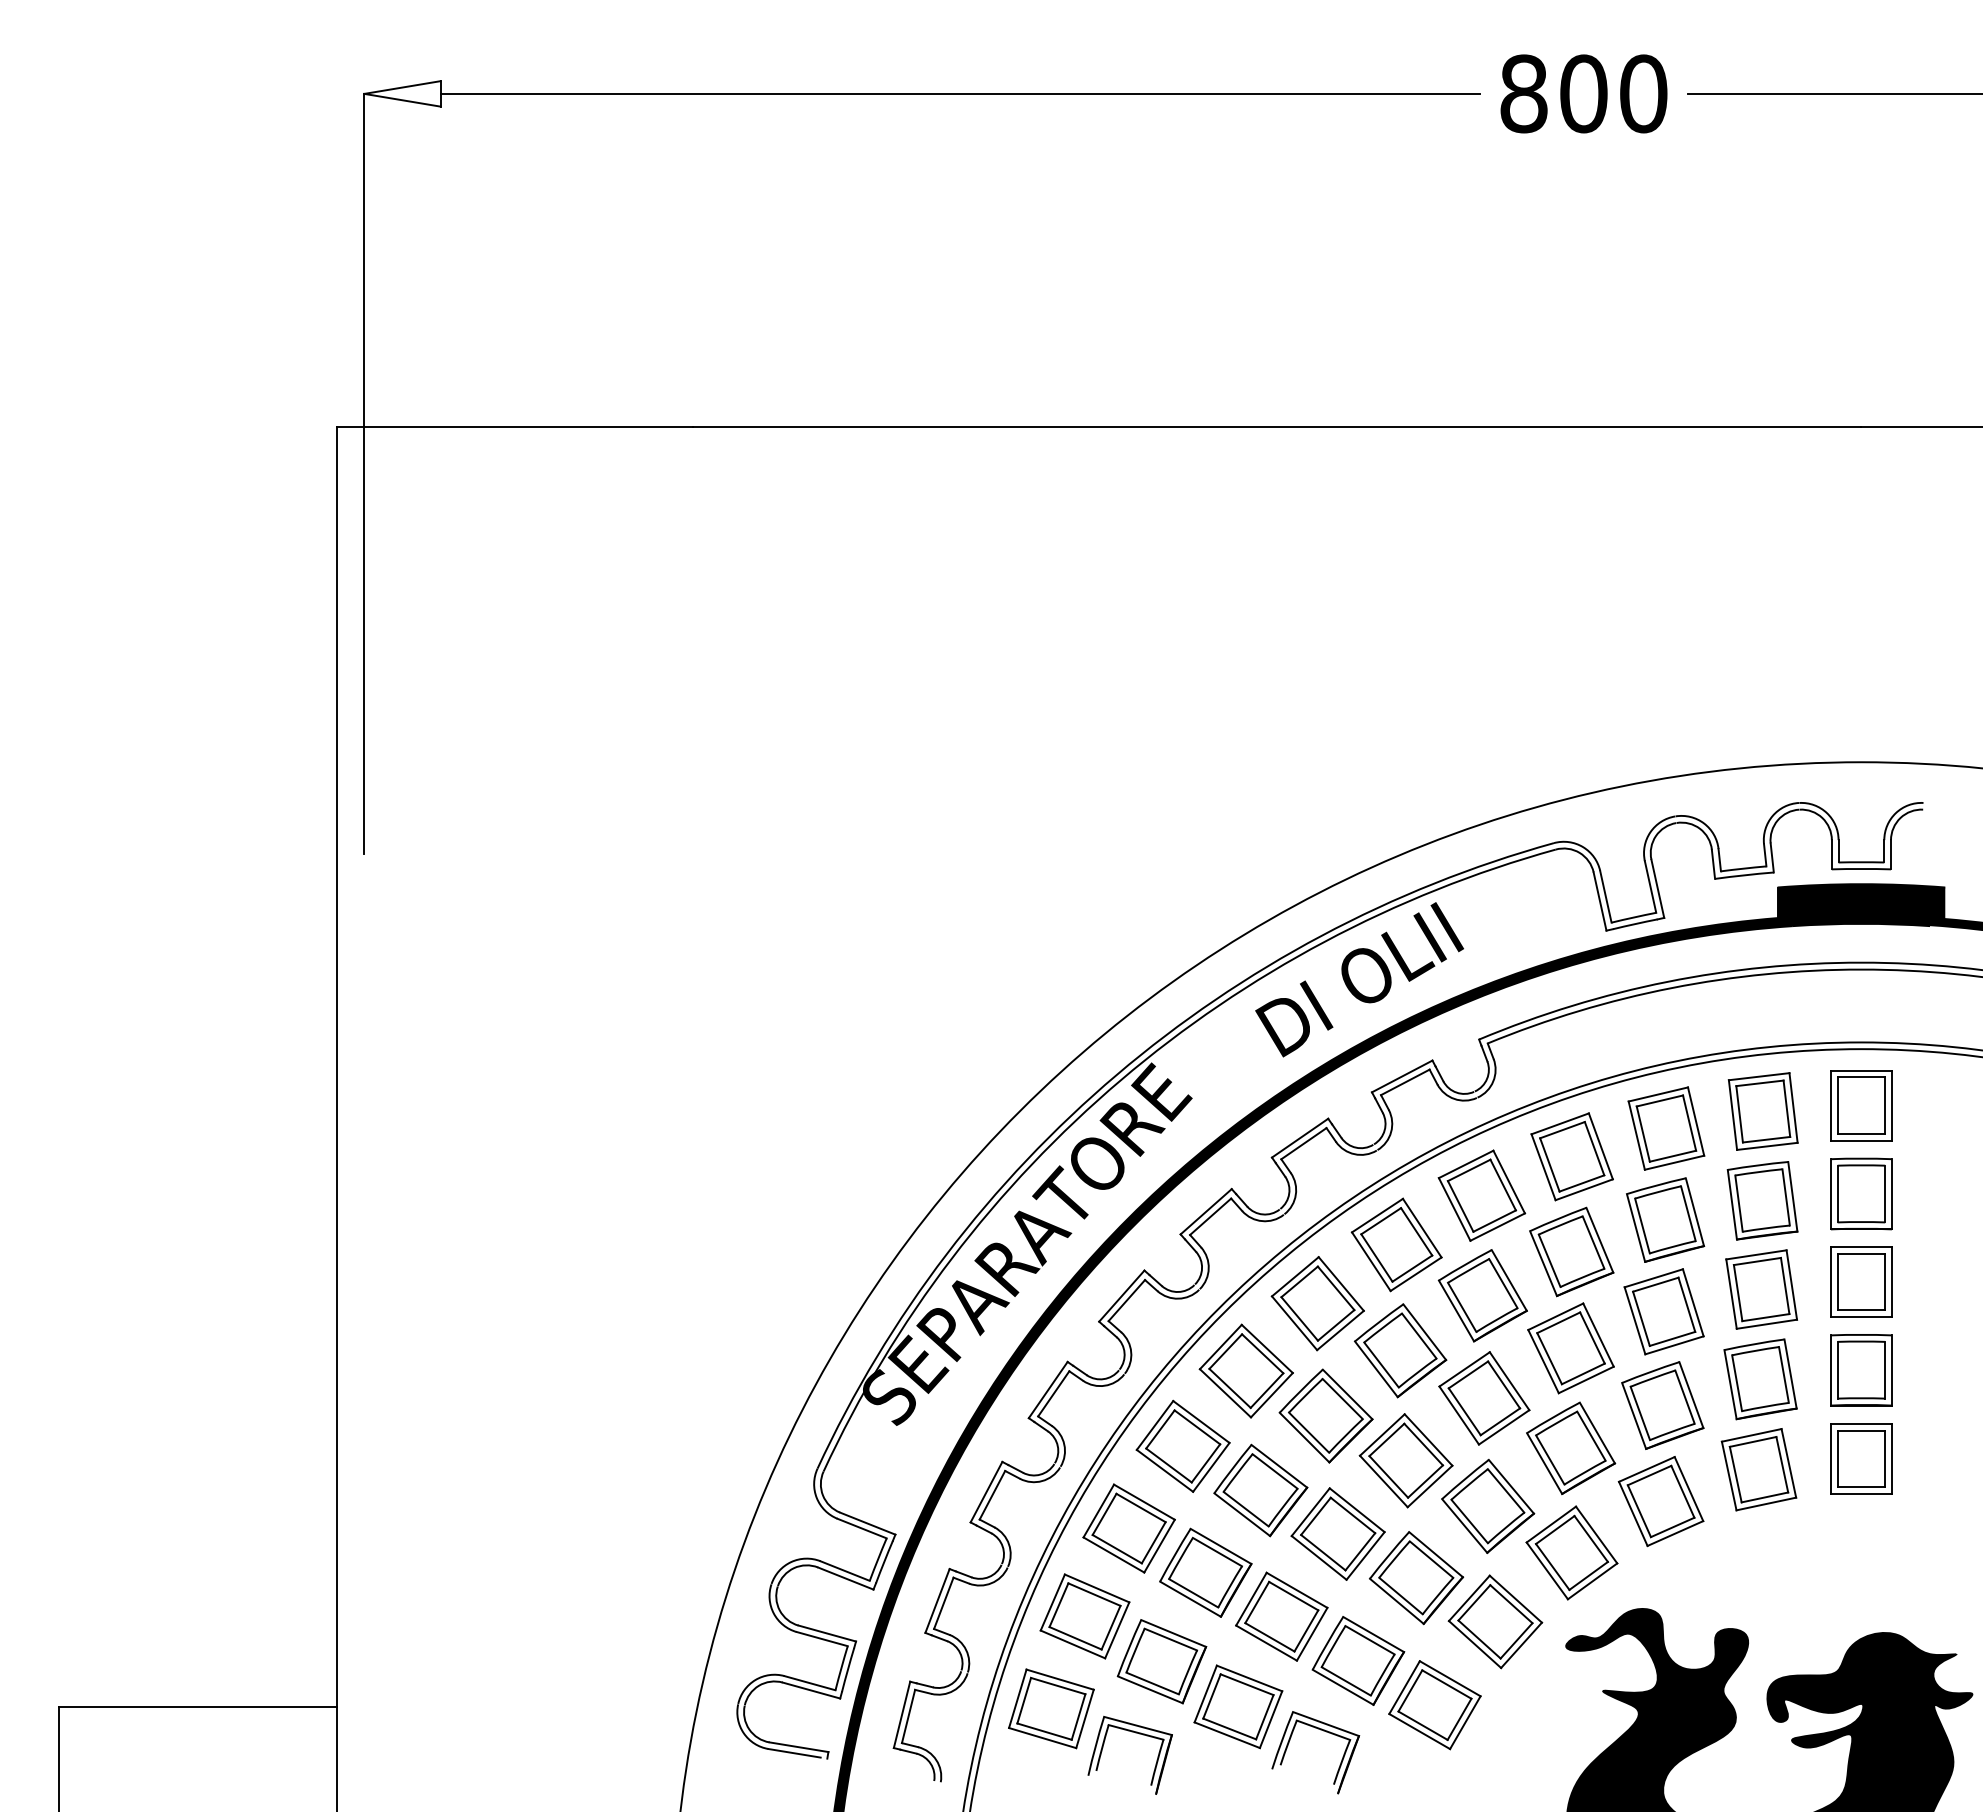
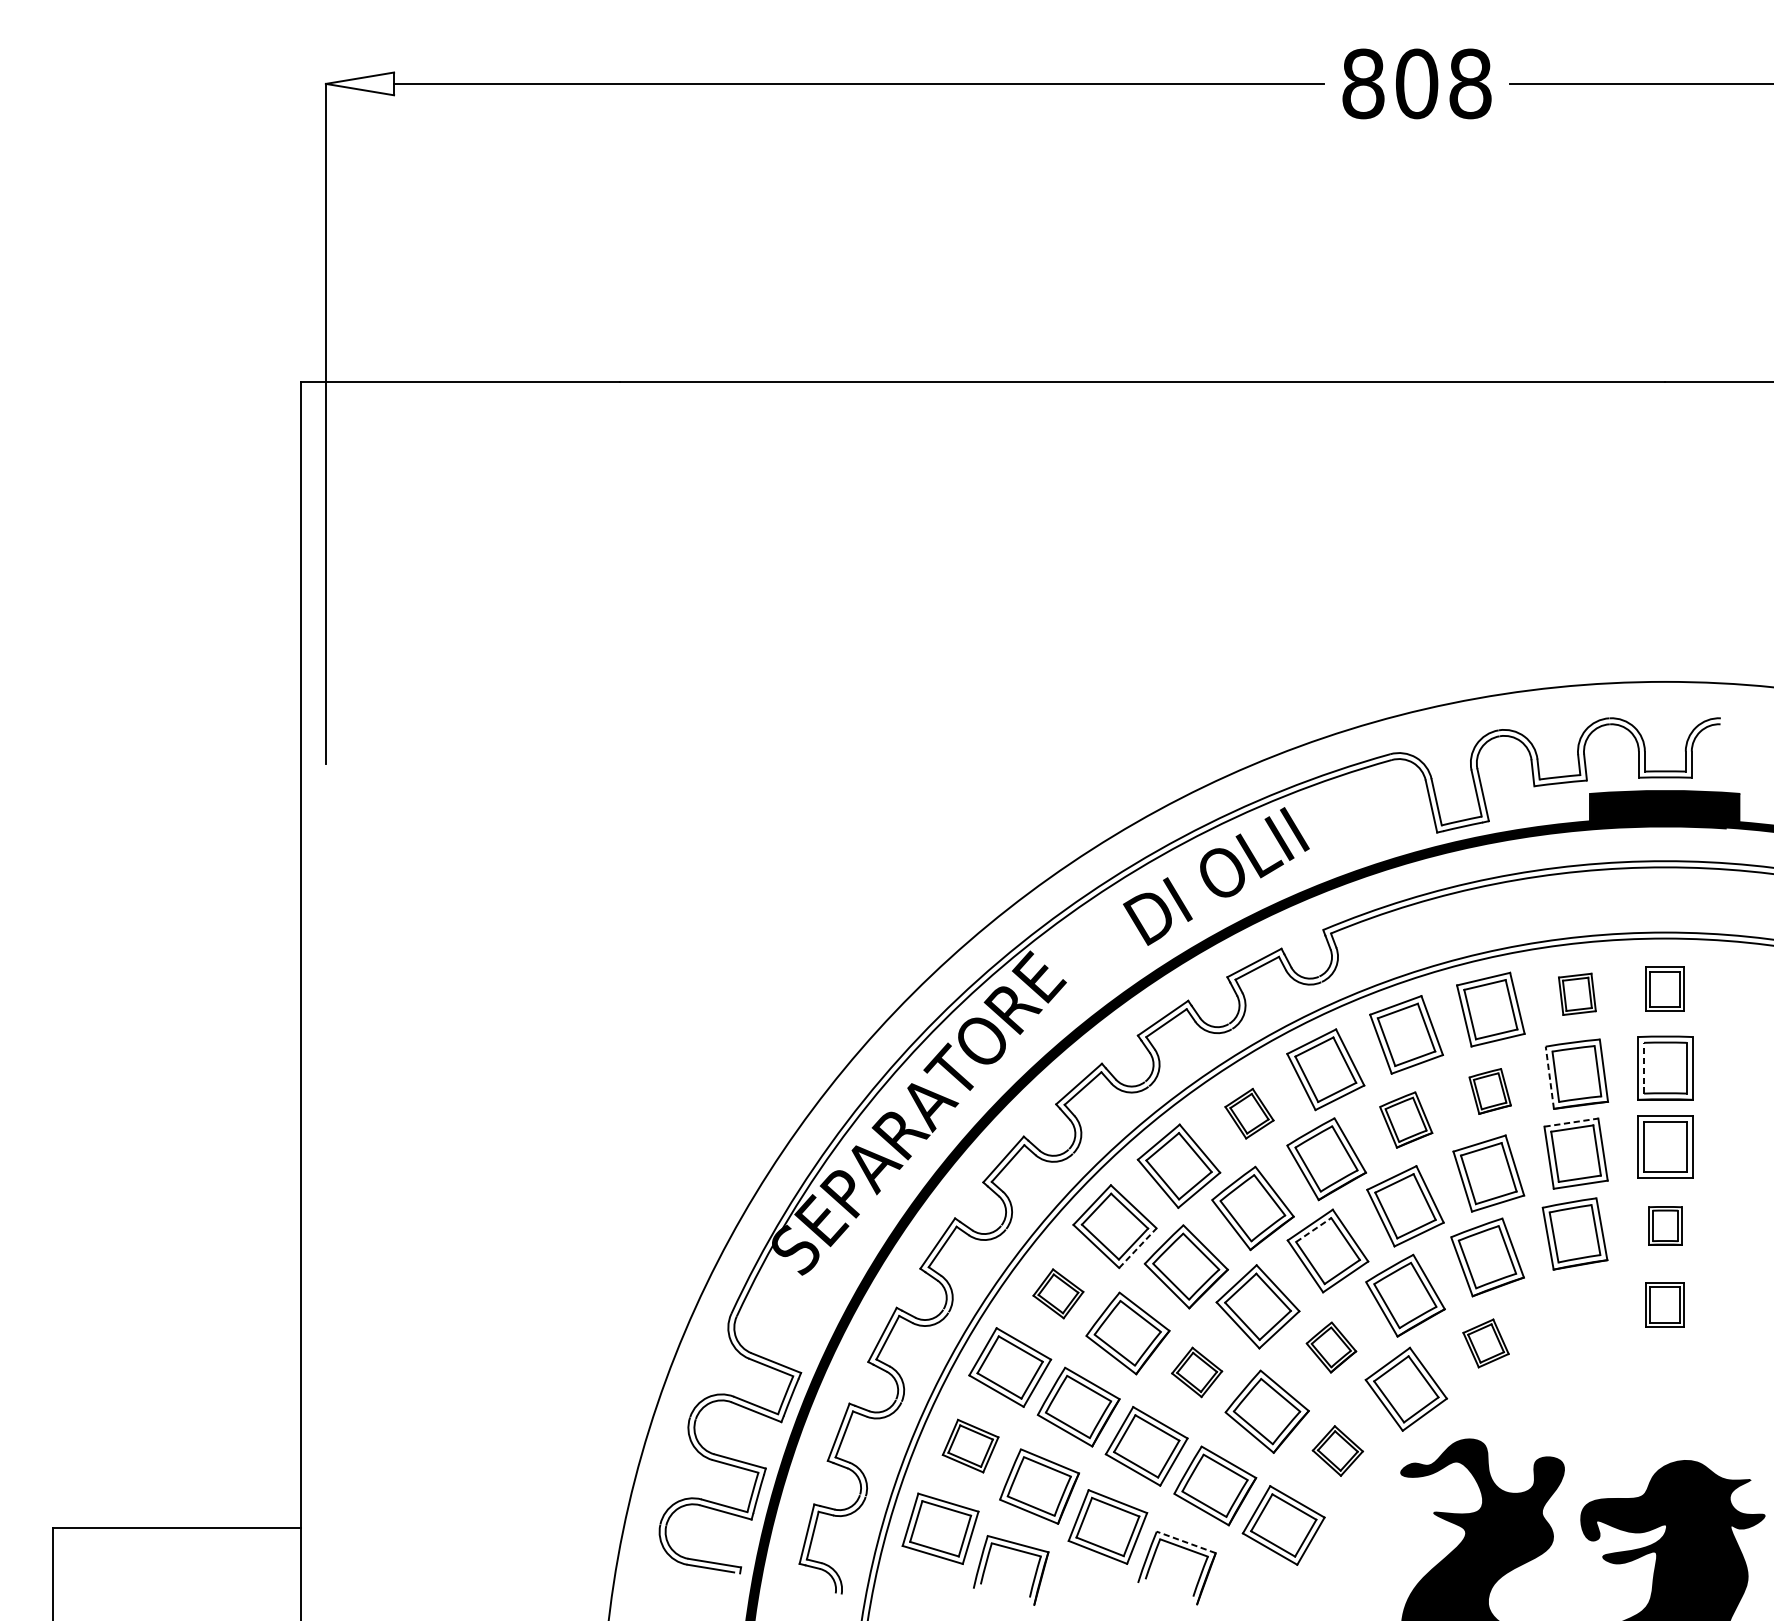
text: (1643, 93) -> (1470, 83), 800 -> 808
part: (1861, 1105) -> (1665, 988), size x0.7
part: (1762, 1111) -> (1576, 994), size x0.6
line: (1837, 1193) -> (1643, 1067), solid -> dashed
line: (1732, 1204) -> (1549, 1077), solid -> dashed
part: (1665, 1219) -> (1490, 1090), size x0.6
part: (1396, 1244) -> (1249, 1113), size x0.6
part: (1571, 1251) -> (1405, 1119), size x0.7
line: (1756, 1254) -> (1571, 1122), solid -> dashed
part: (1861, 1370) -> (1665, 1226), size x0.6
line: (1468, 1374) -> (1313, 1229), solid -> dashed
line: (1272, 1394) -> (1138, 1247), solid -> dashed
part: (1182, 1445) -> (1057, 1293), size x0.6
part: (1861, 1458) -> (1665, 1304), size x0.7
part: (1758, 1469) -> (1573, 1314), removed
part: (1660, 1501) -> (1485, 1343), size x0.6
part: (1488, 1505) -> (1331, 1346), size x0.6
part: (1337, 1533) -> (1196, 1371), size x0.6
part: (1084, 1616) -> (970, 1446), size x0.7
part: (1495, 1621) -> (1337, 1450), size x0.6
line: (1325, 1723) -> (1185, 1541), solid -> dashed

